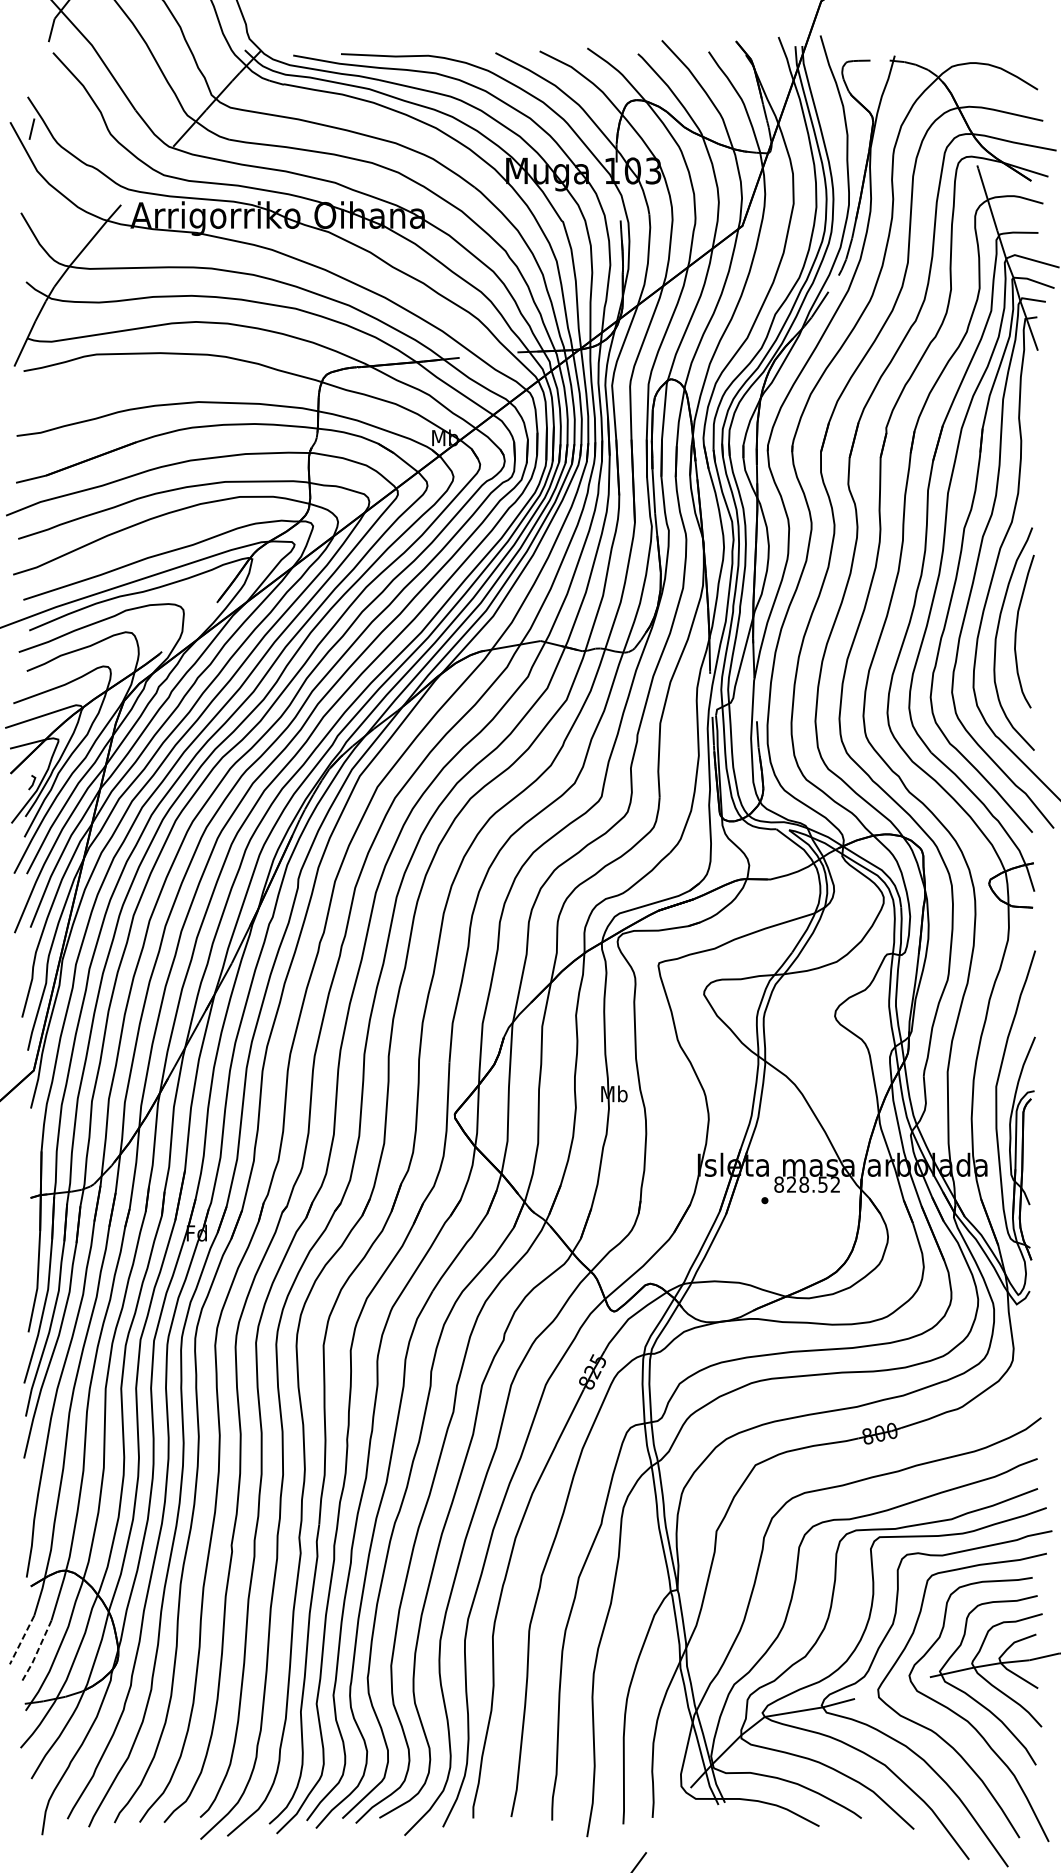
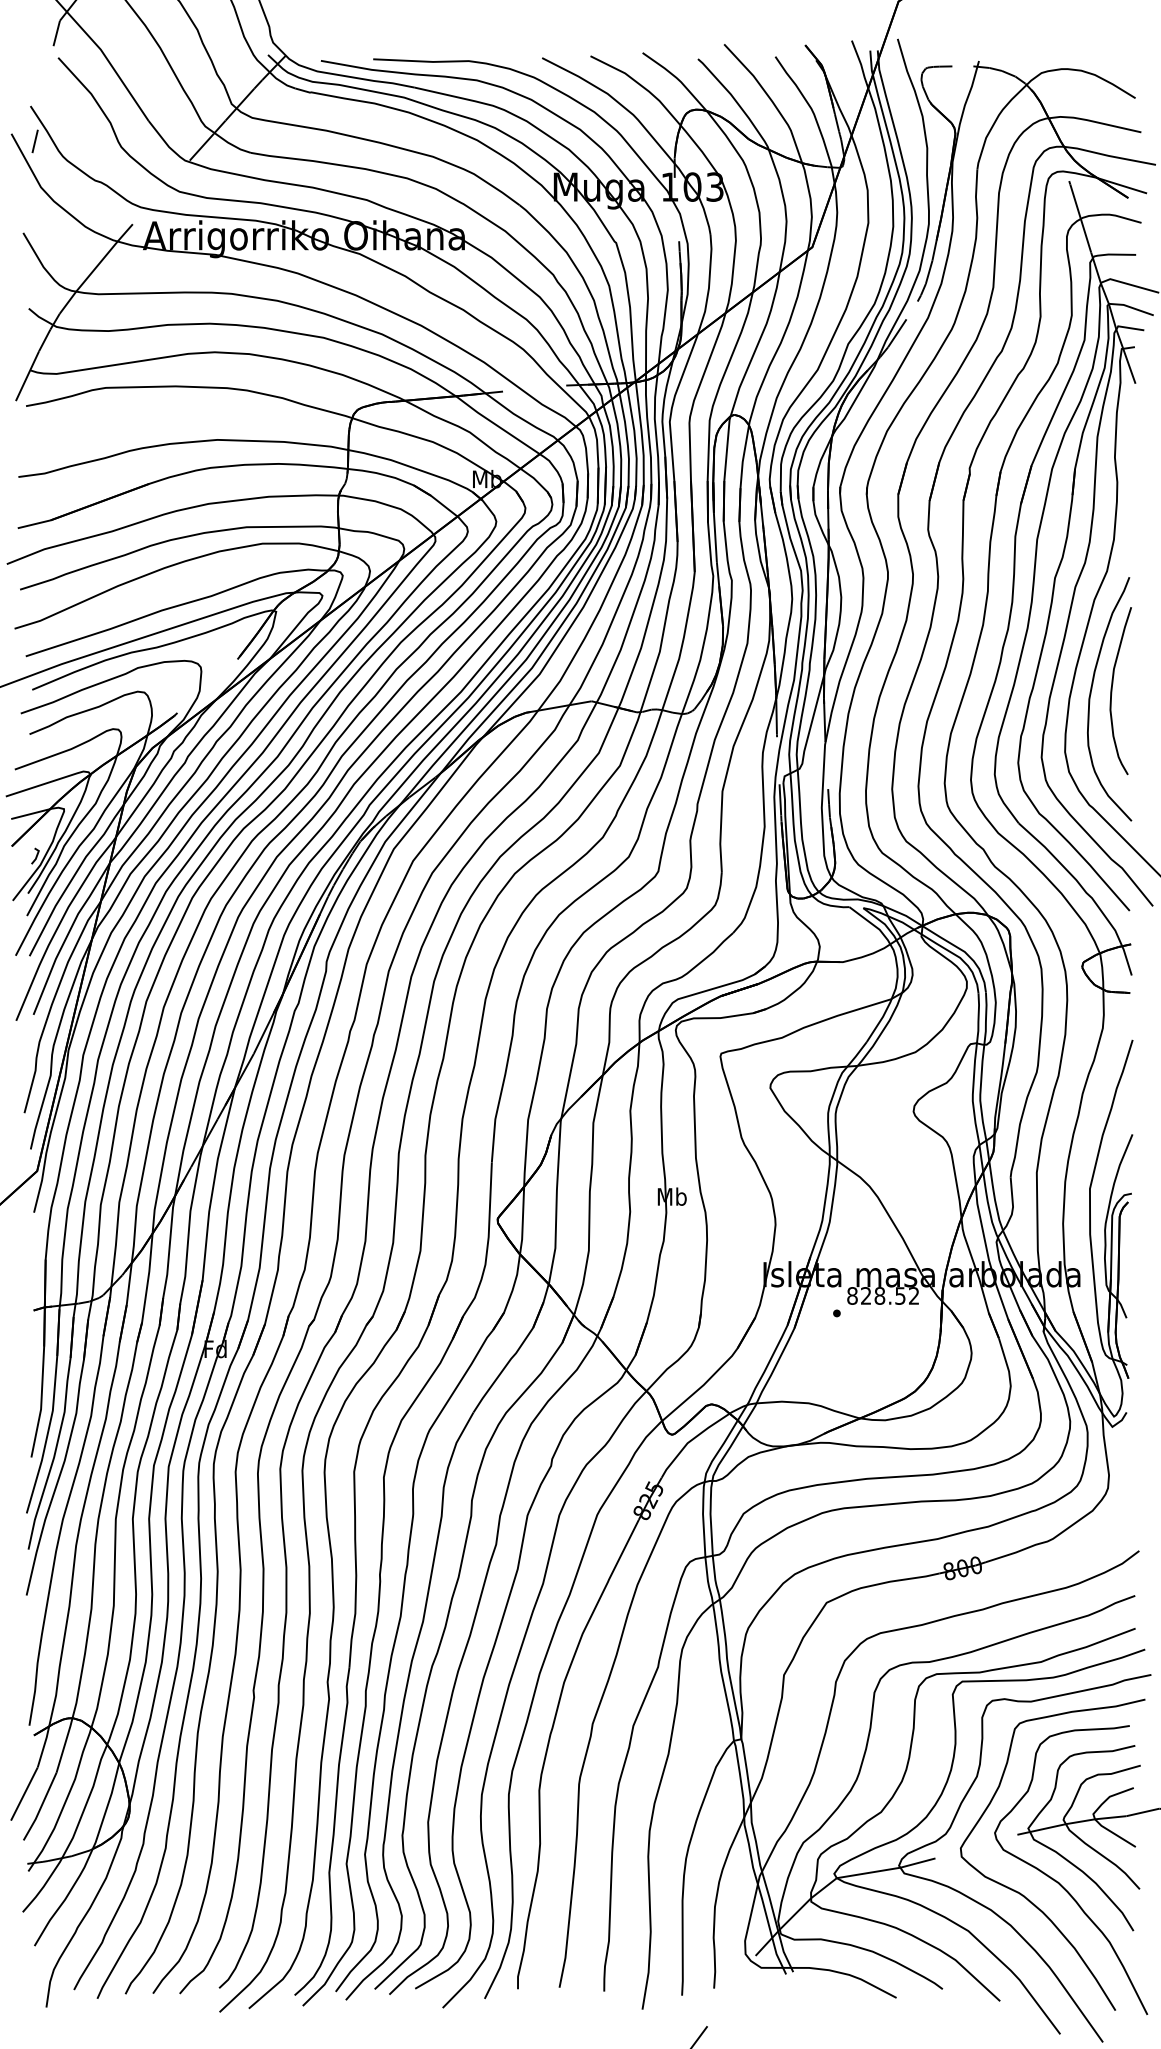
line: (22, 1640) -> (24, 1794), dashed -> solid
line: (36, 1653) -> (40, 1808), dashed -> solid

